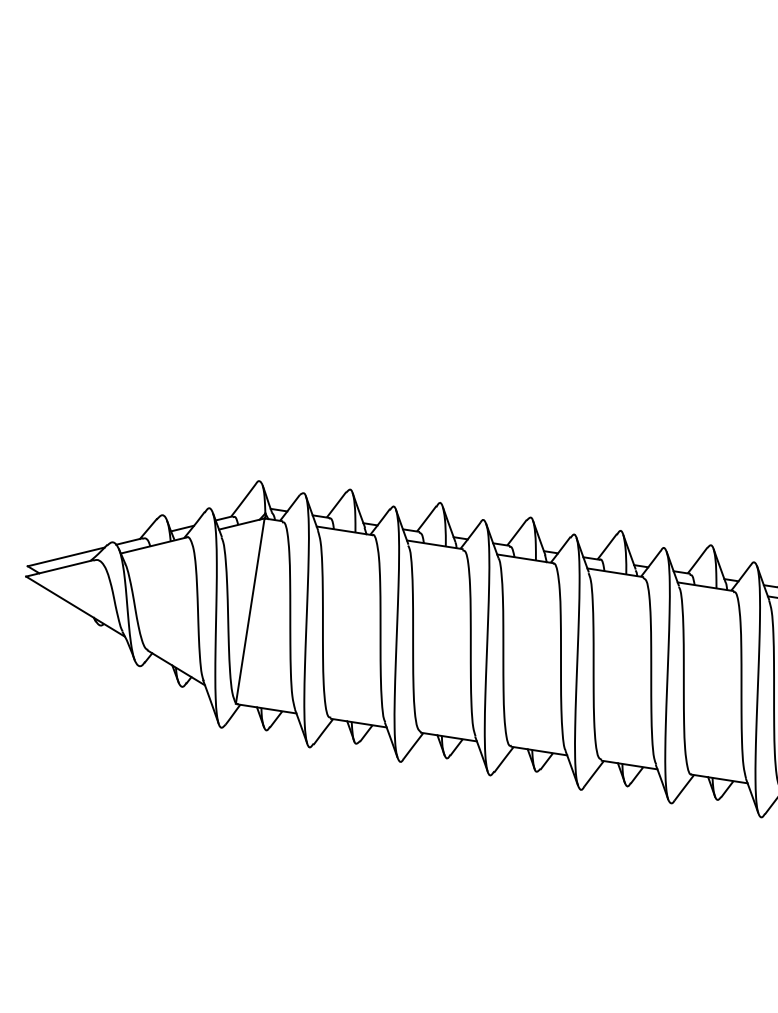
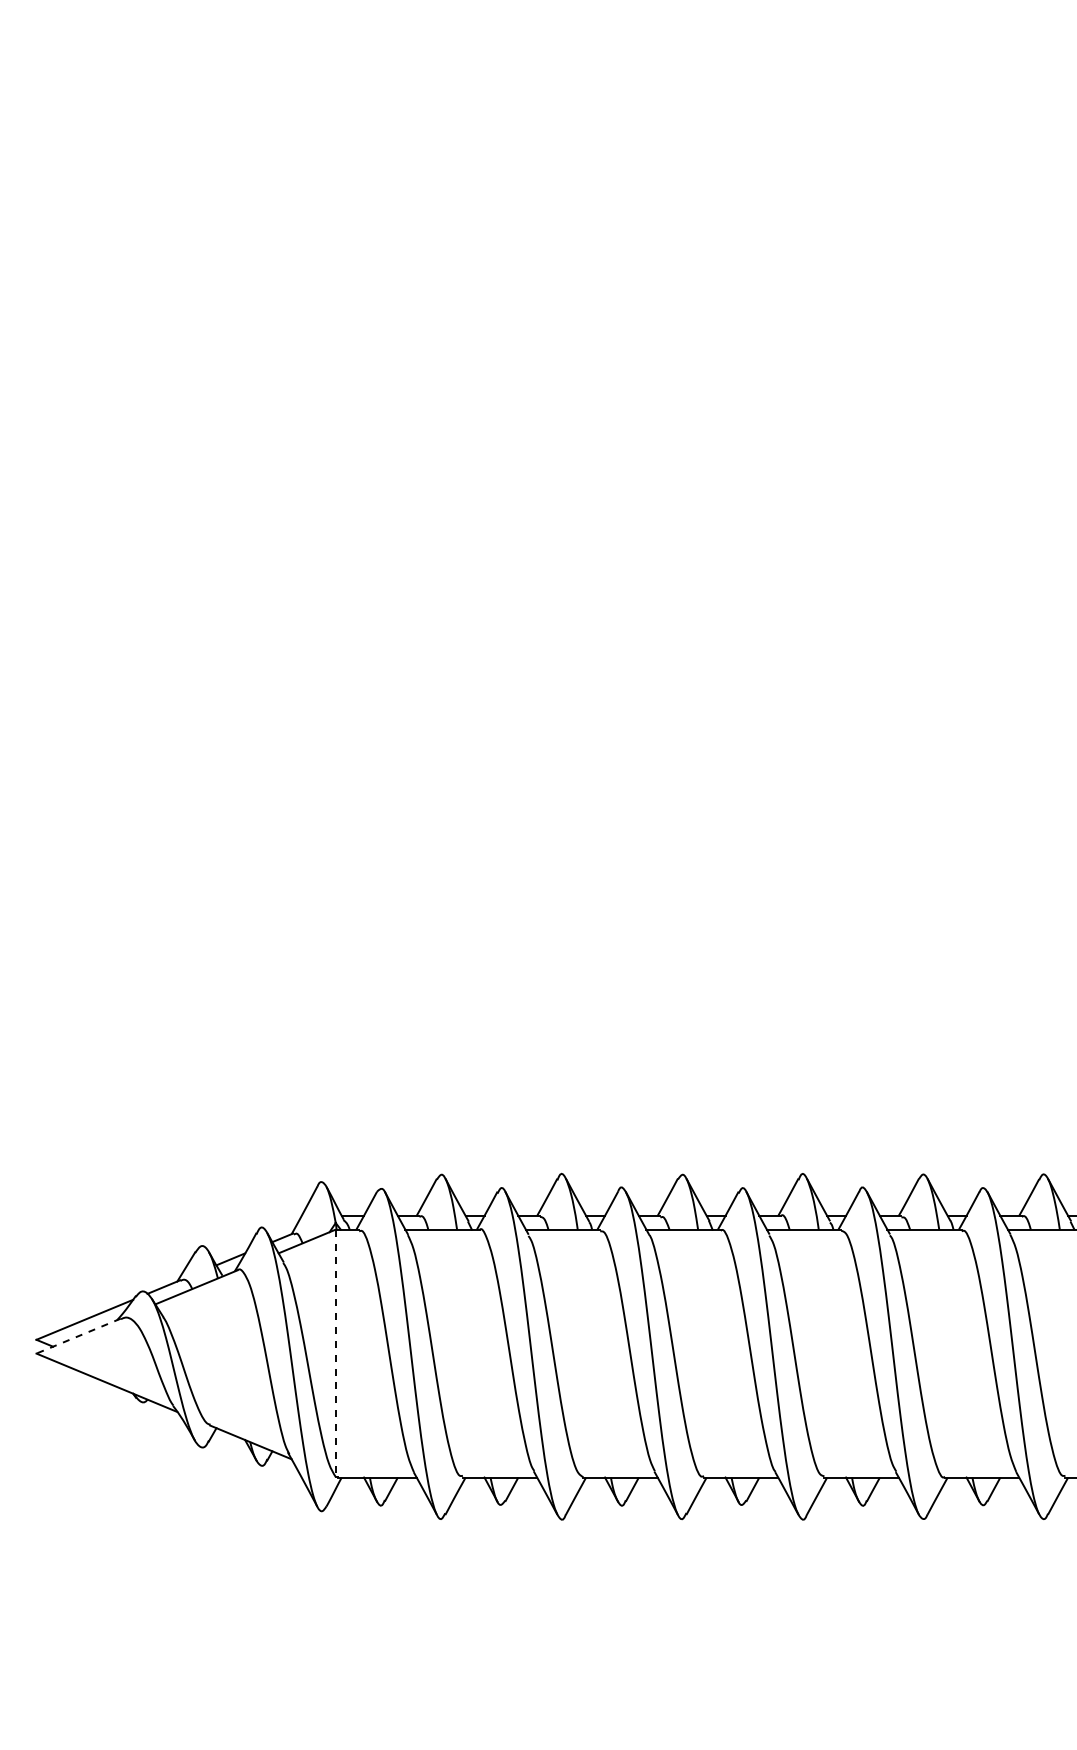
line: (59, 568) -> (78, 1336), solid -> dashed
line: (250, 611) -> (335, 1353), solid -> dashed

